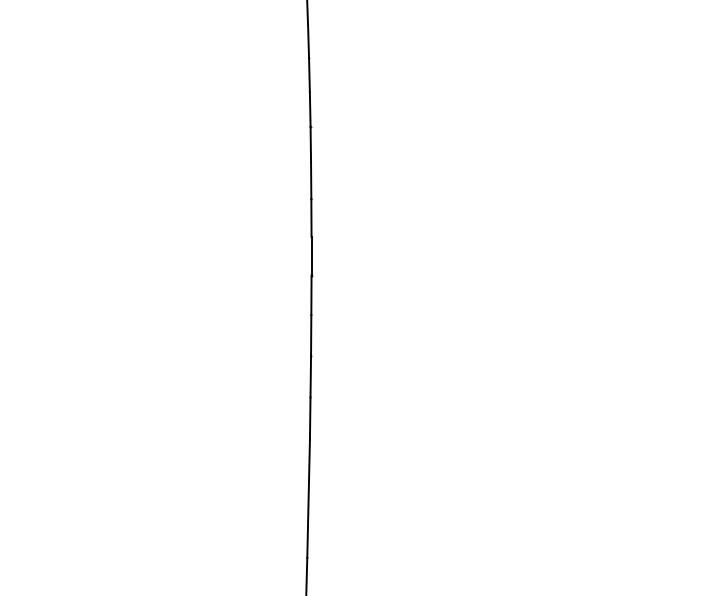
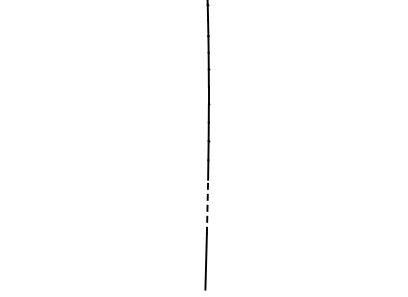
line: (308, 498) -> (207, 206), solid -> dashed

